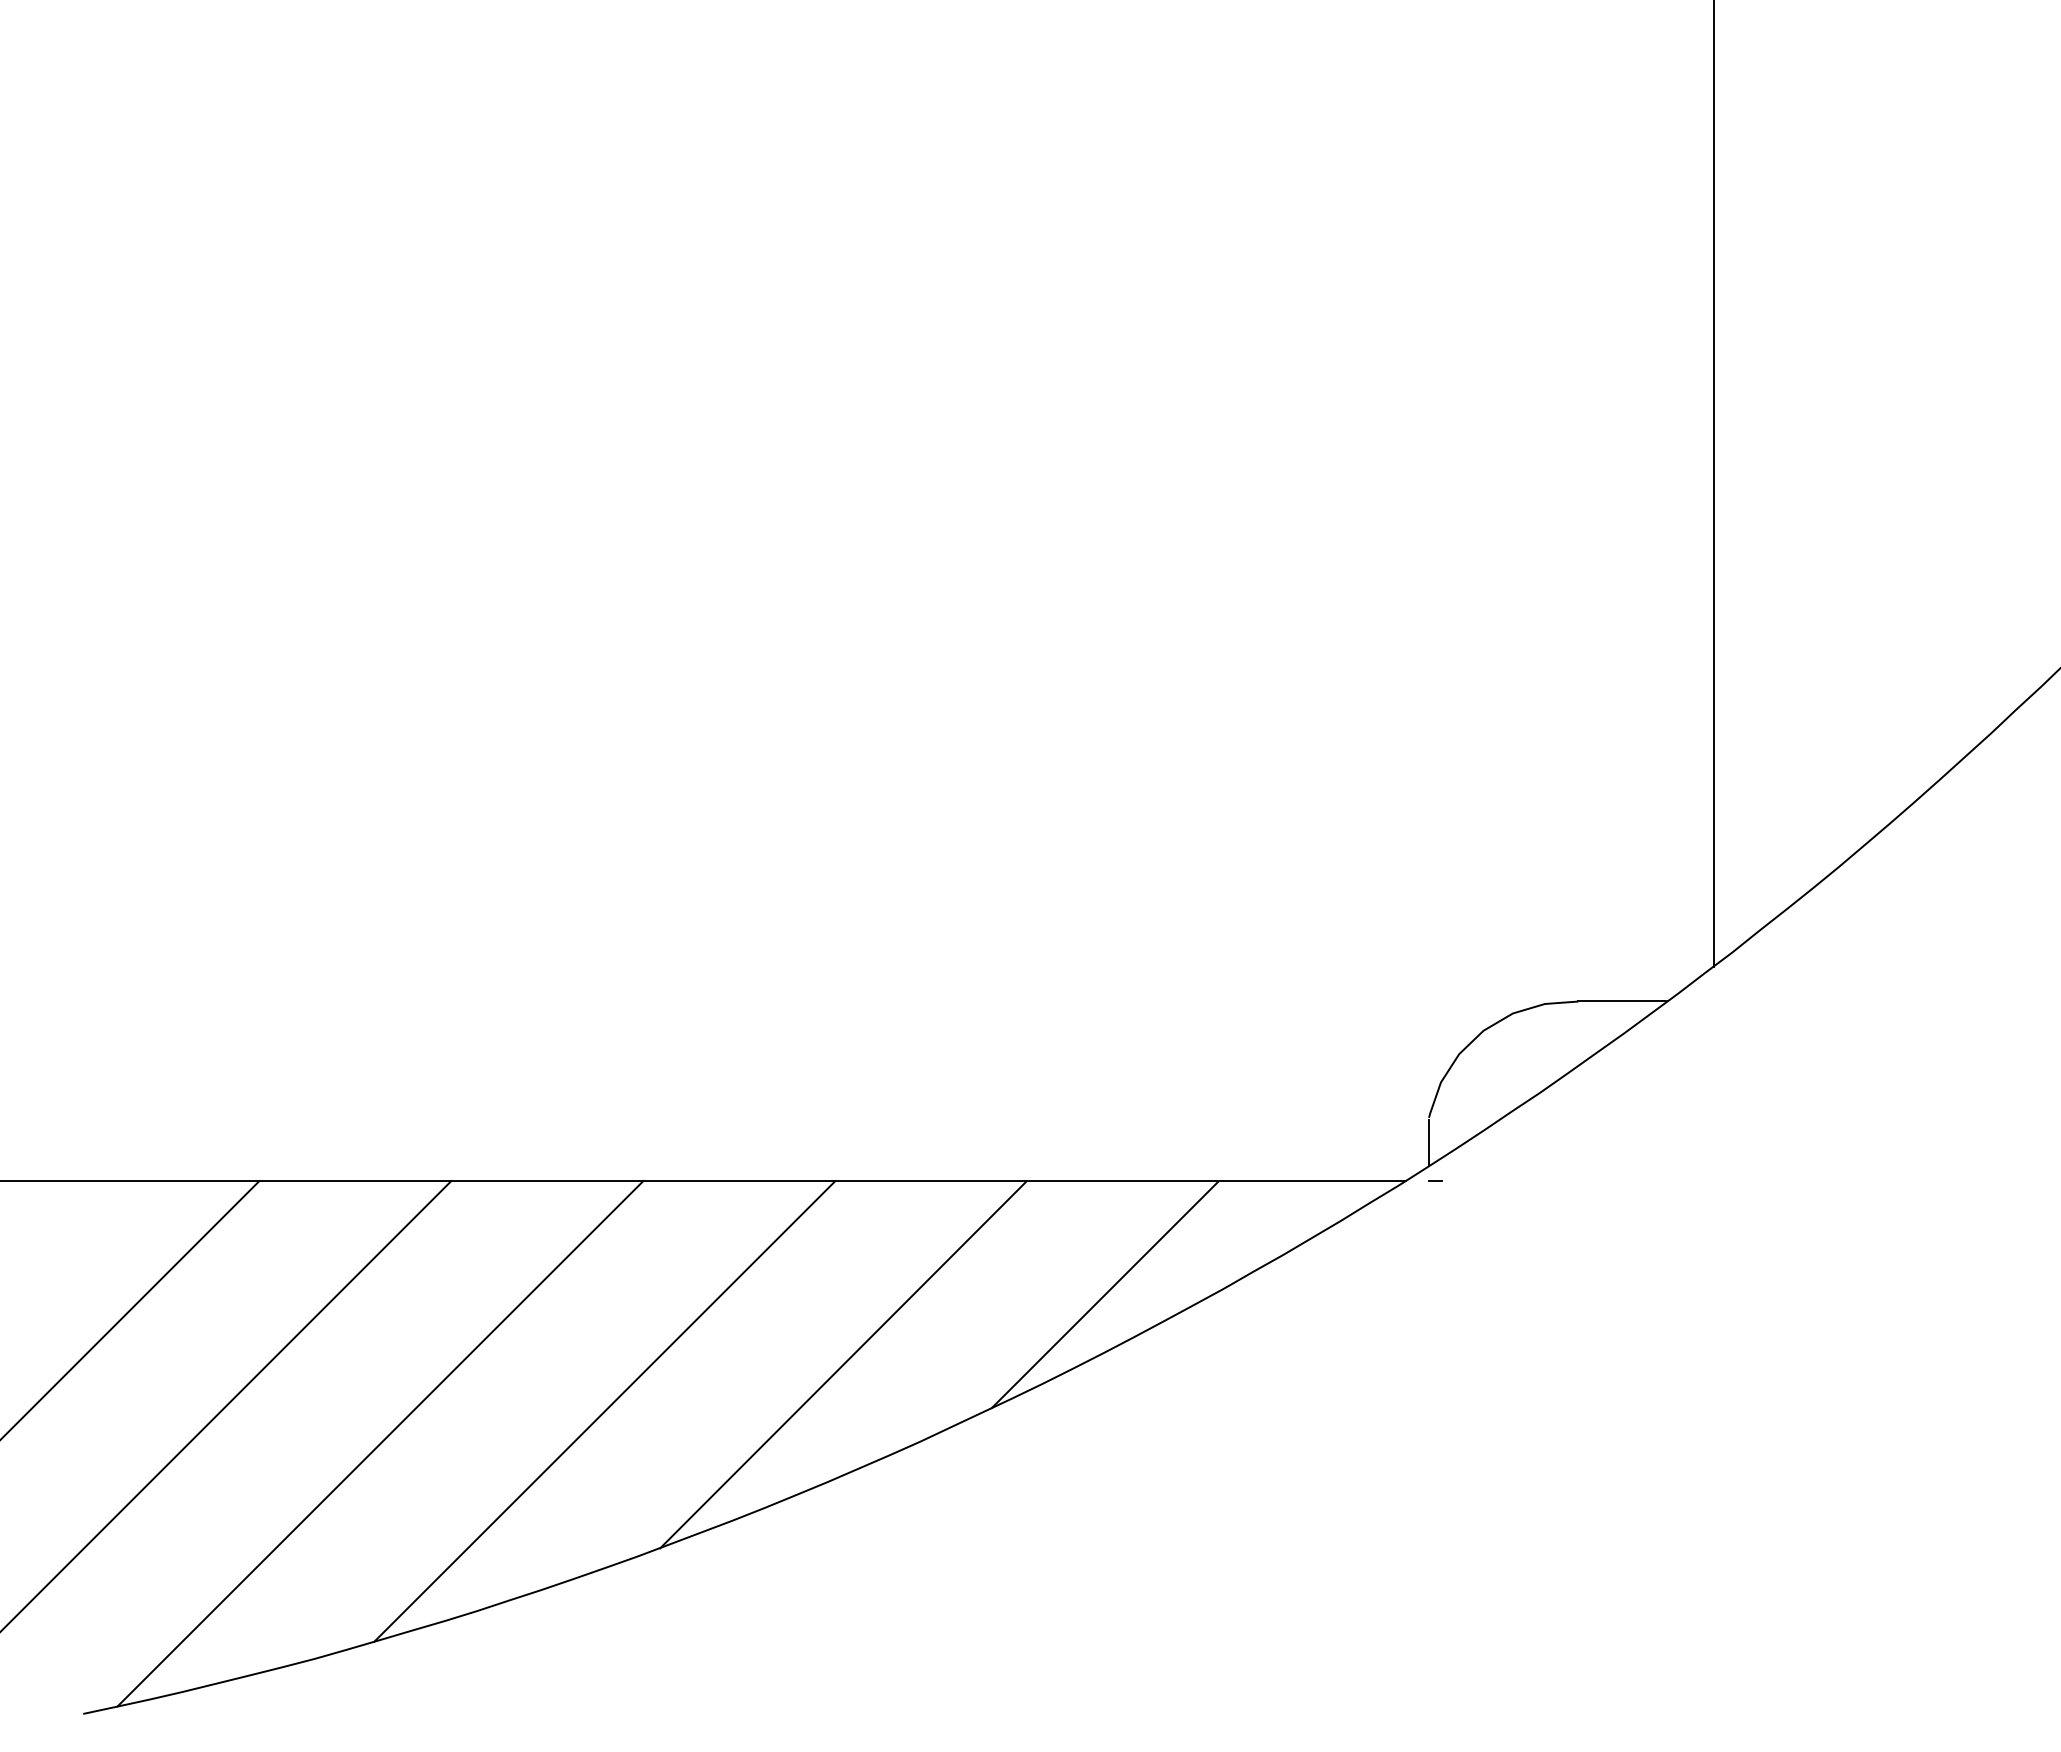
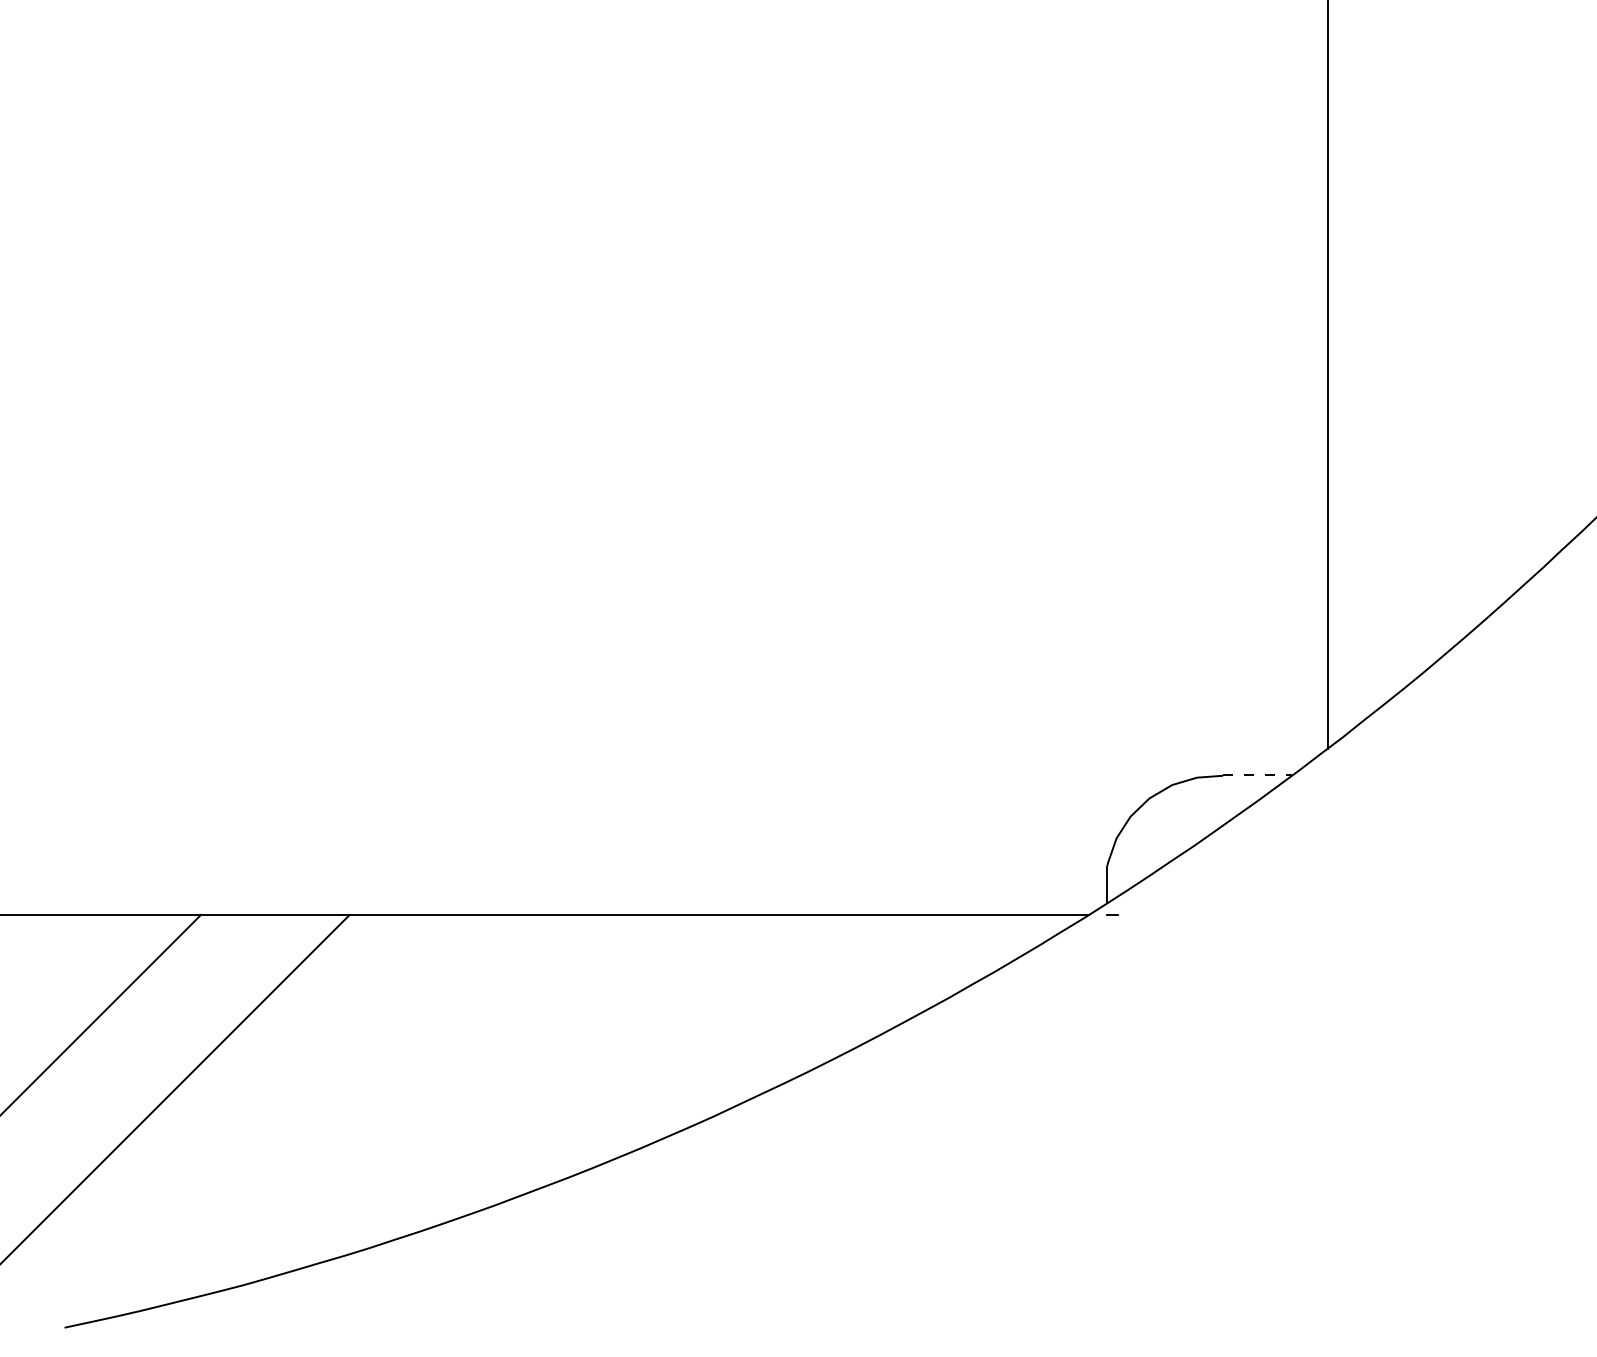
line: (1623, 1001) -> (1257, 775), solid -> dashed
line: (1104, 1294) -> (855, 1002), removed
line: (843, 1364) -> (653, 1056), removed
line: (604, 1411) -> (468, 1093), removed
line: (380, 1443) -> (294, 1118), removed

